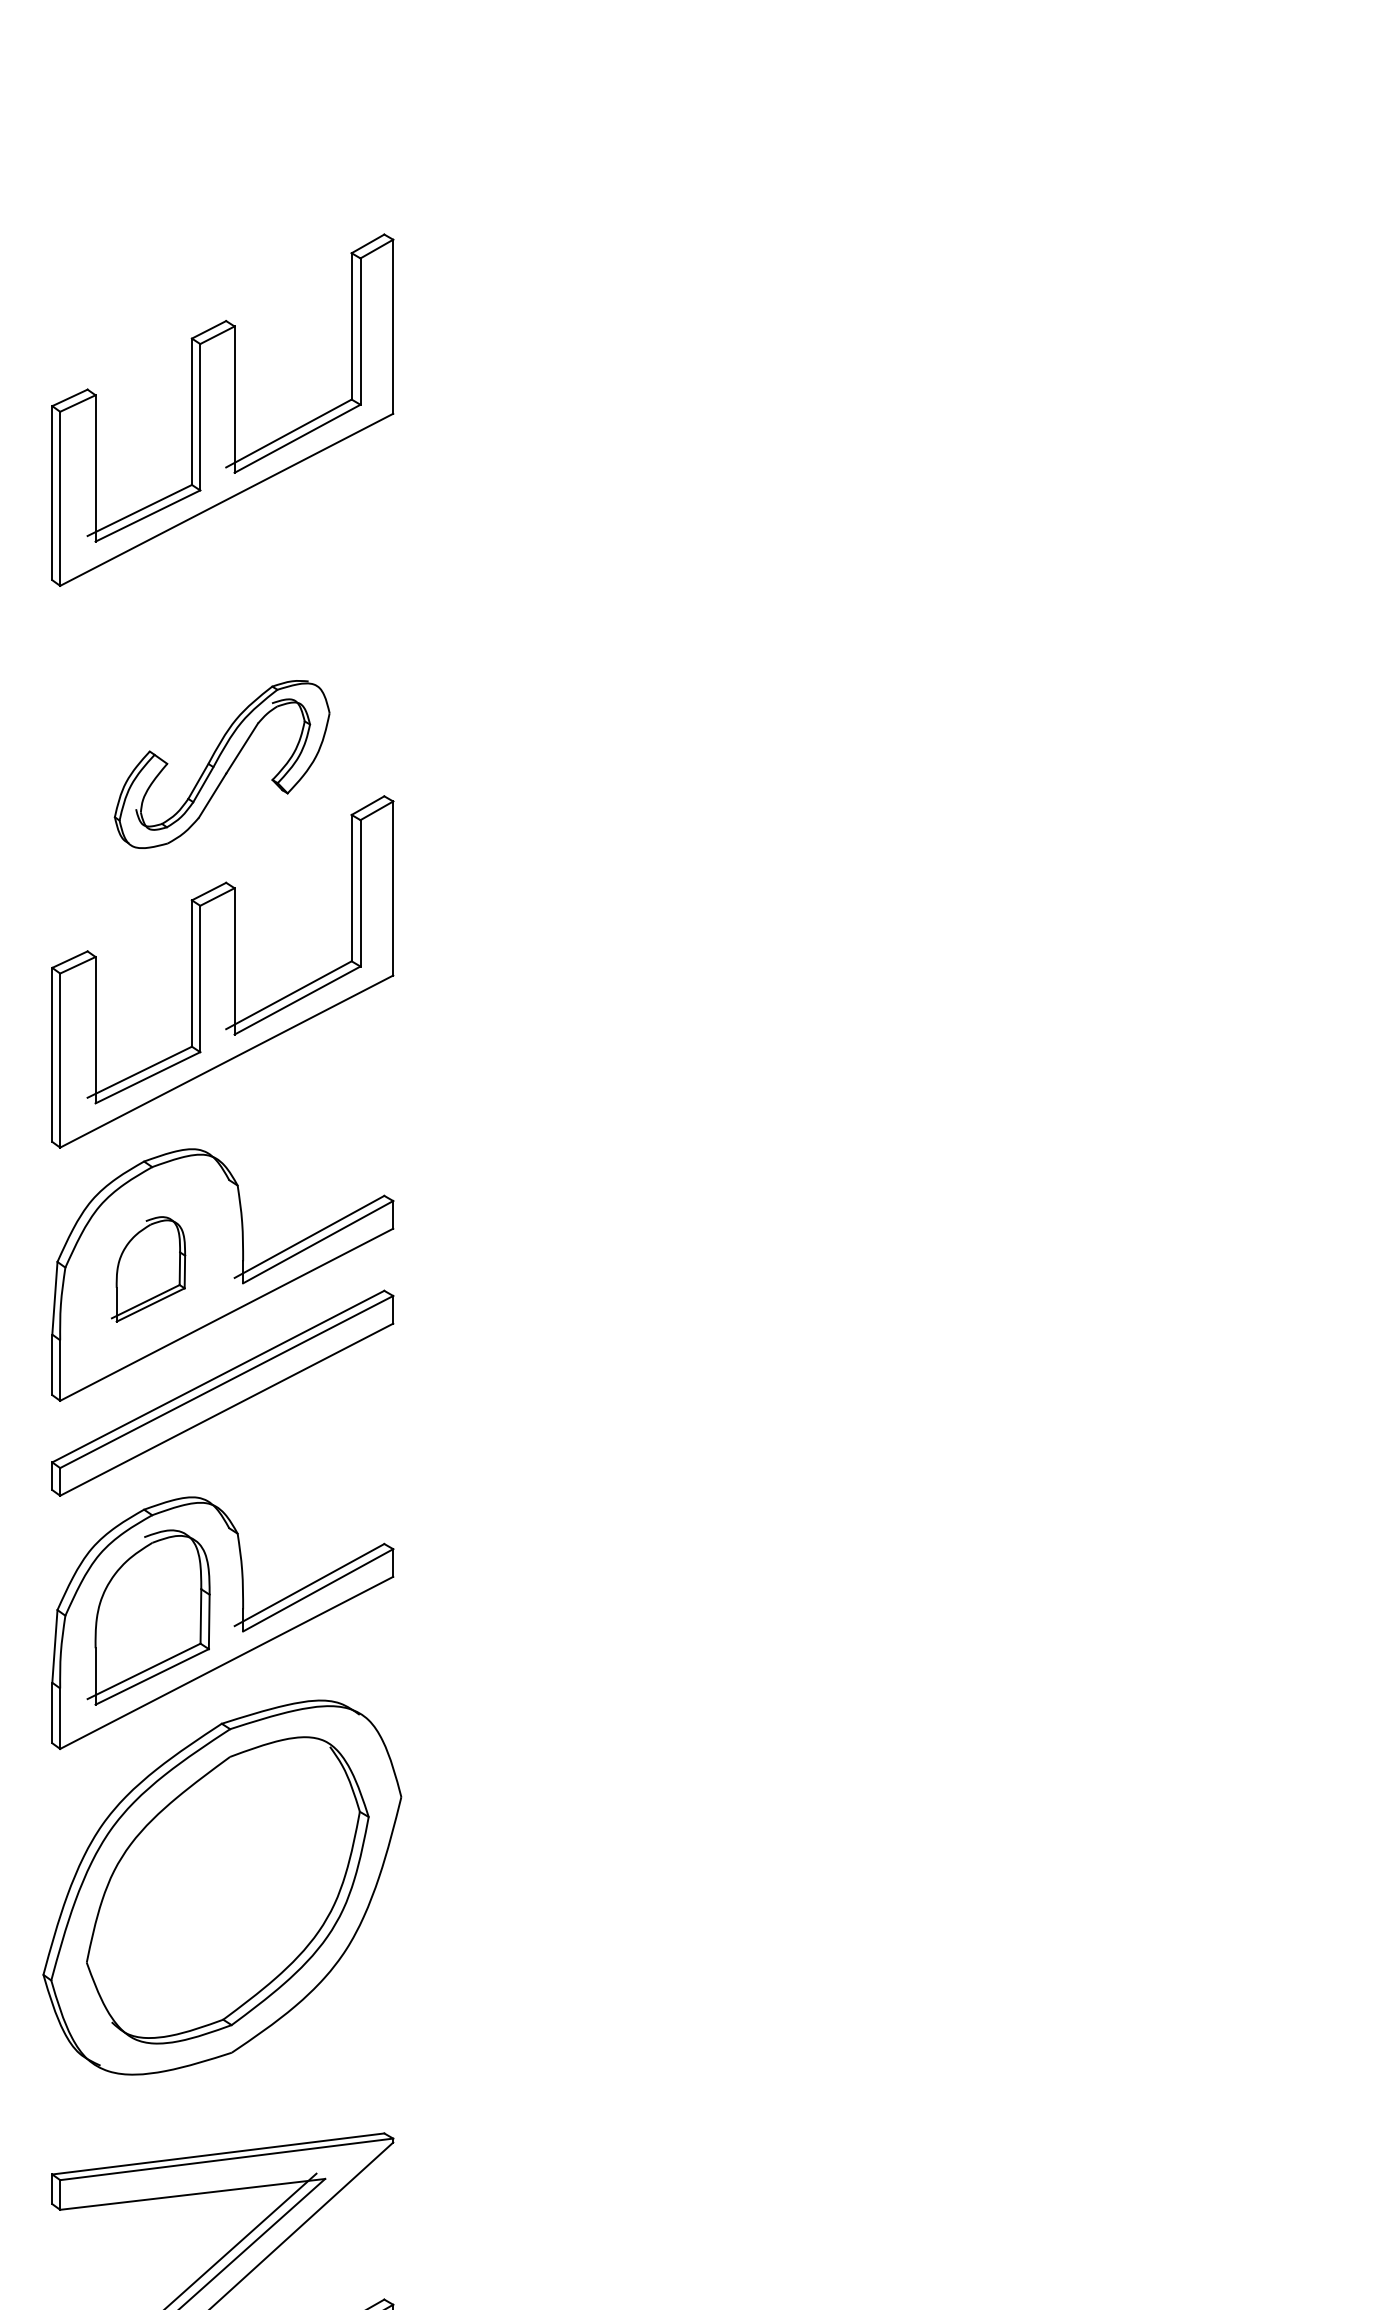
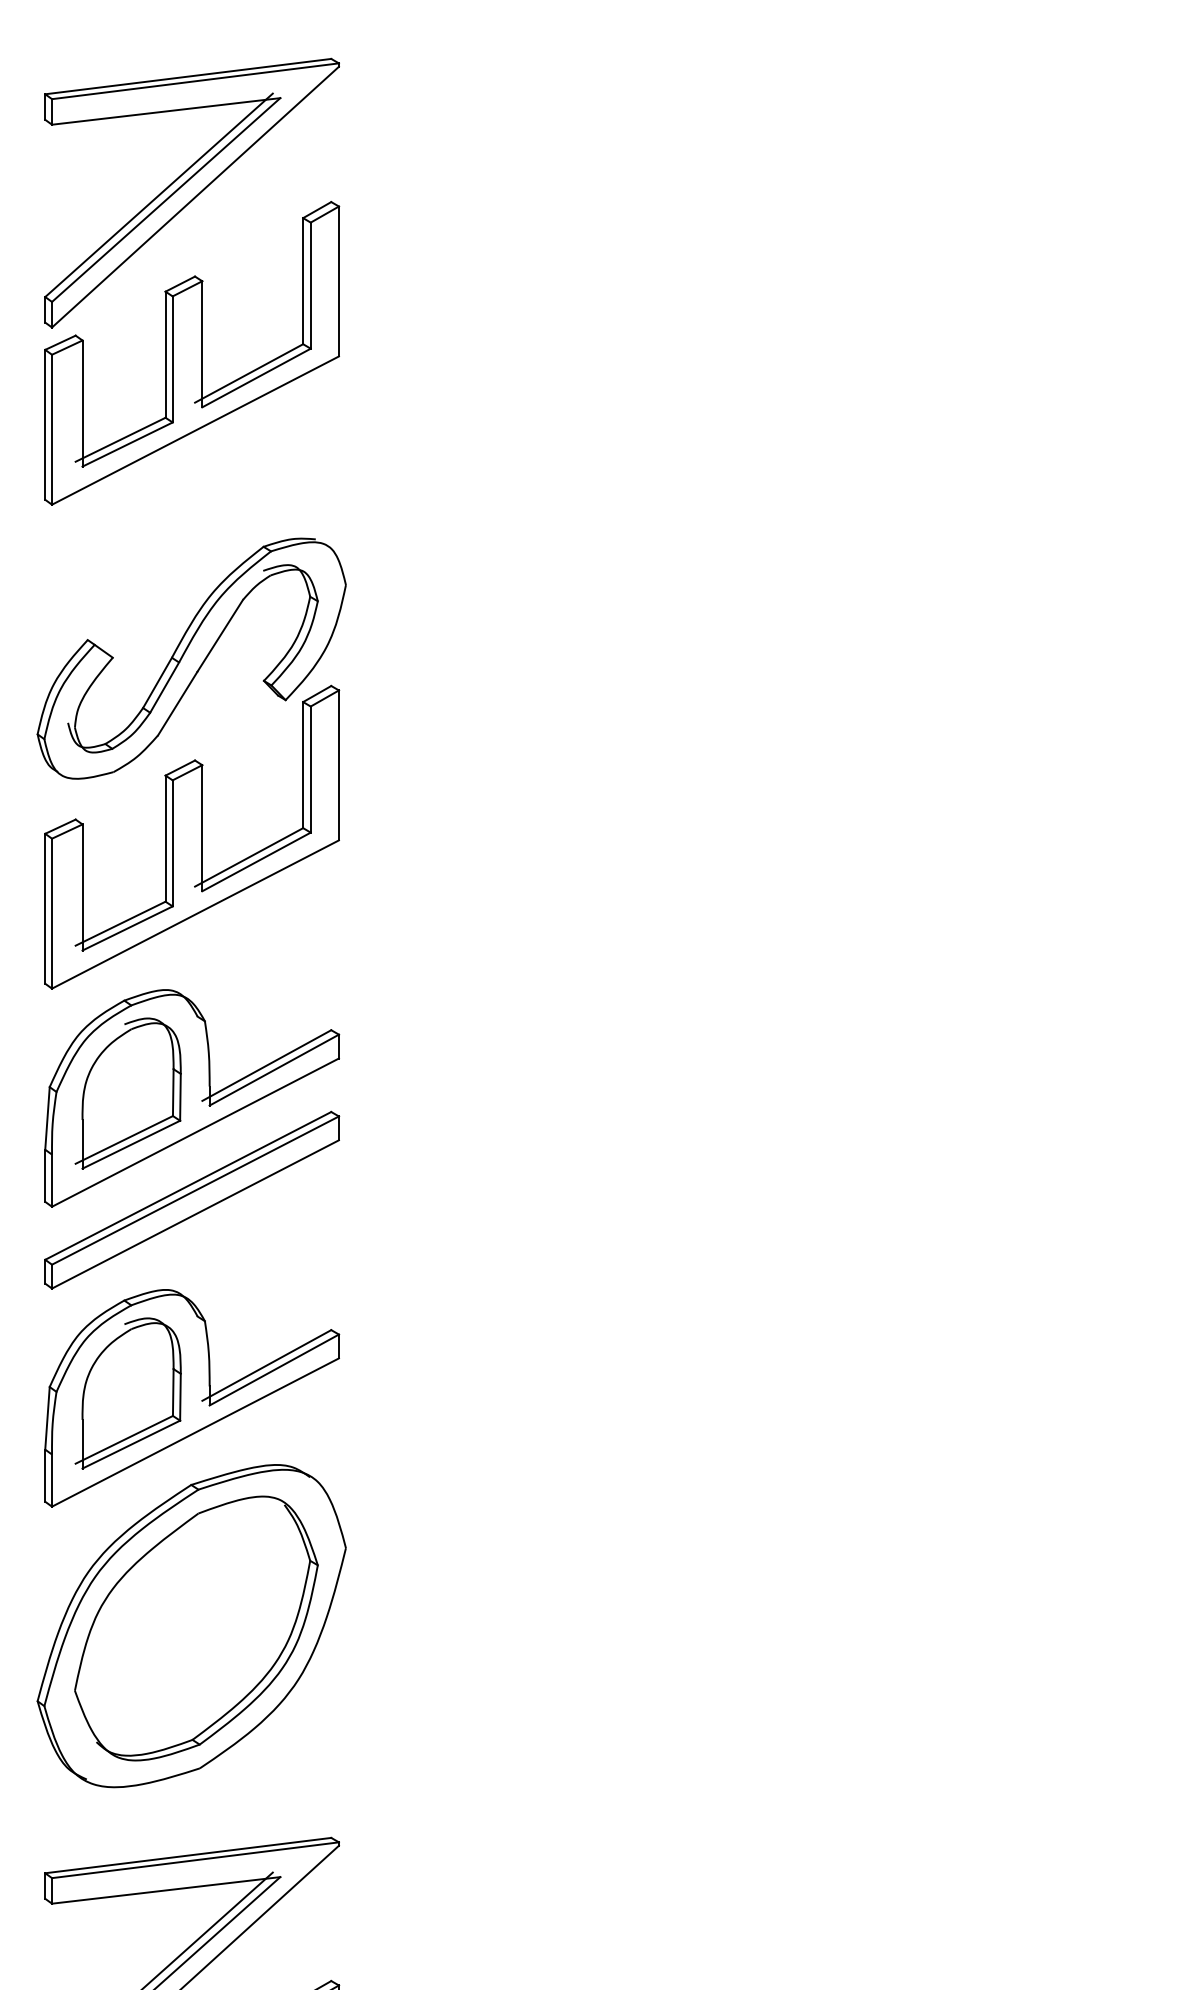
part: (222, 223) -> (191, 192), added
part: (222, 764) -> (191, 658), size x1.67
part: (147, 1269) -> (127, 1093), size x1.67

